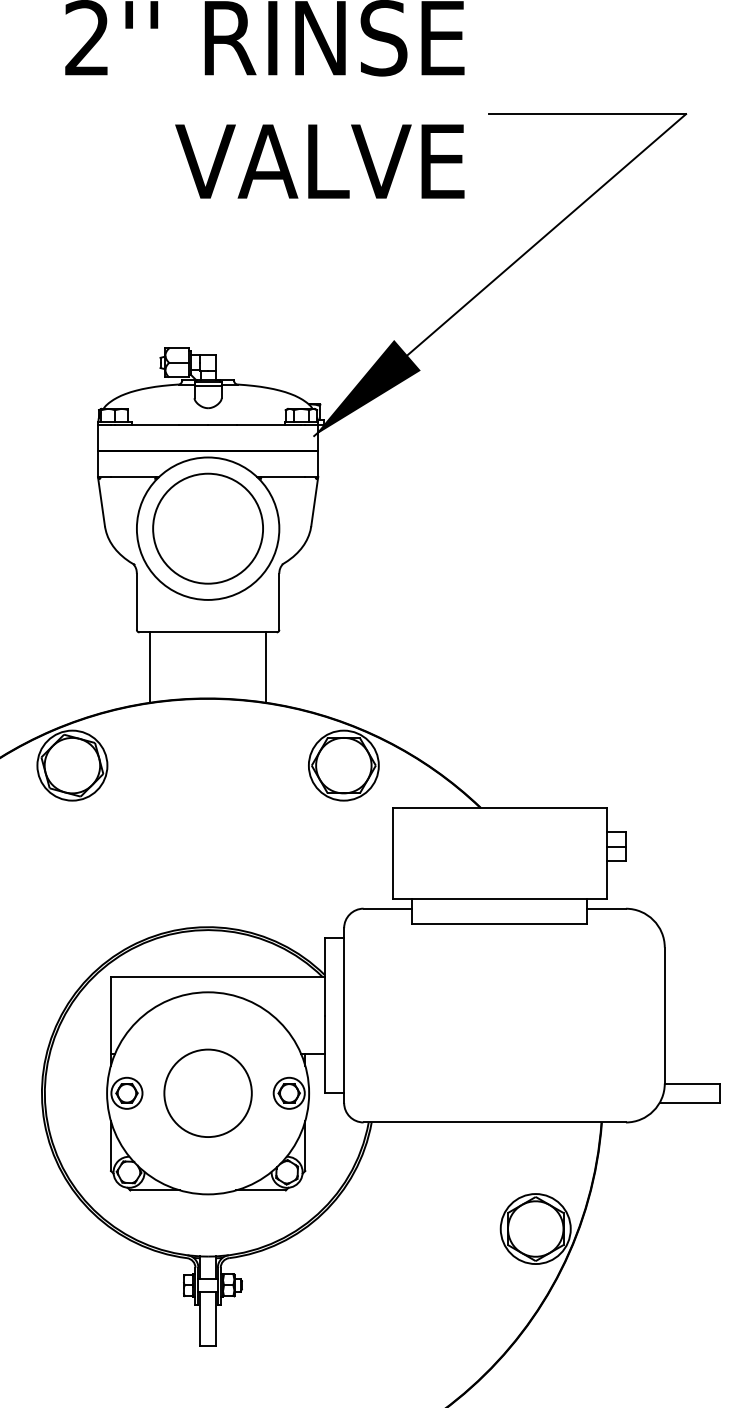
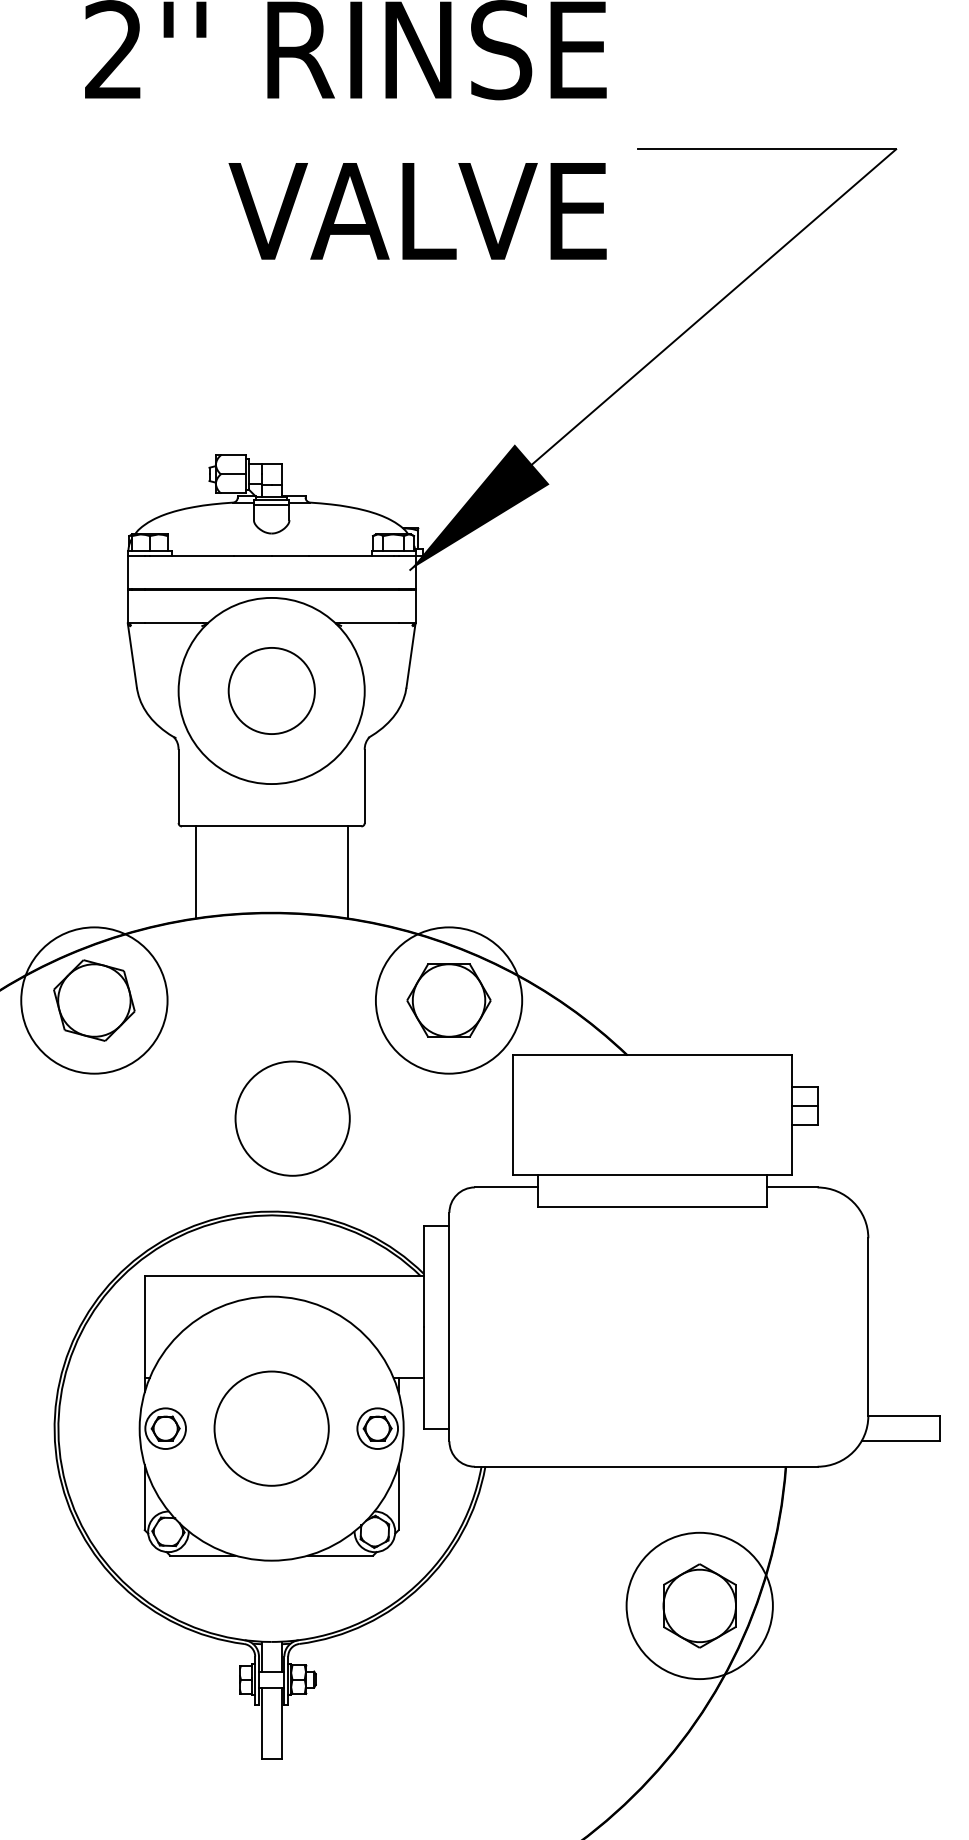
circle: (207, 528) -> (271, 690), size x0.6
circle: (72, 765) -> (94, 1000), size x1.6
circle: (343, 765) -> (448, 1000), size x1.6
circle: (224, 855) -> (292, 1118), added
circle: (535, 1228) -> (699, 1605), size x1.6

